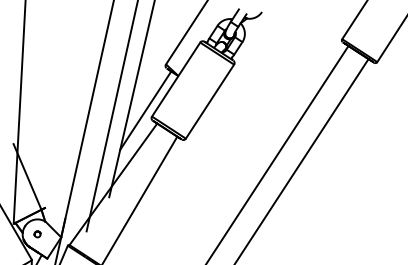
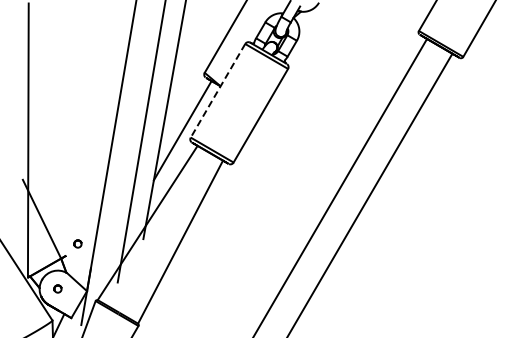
line: (175, 80) -> (217, 91), solid -> dashed
part: (55, 198) -> (77, 243), added

